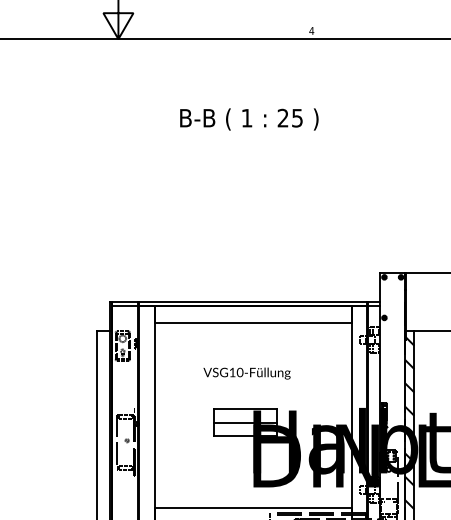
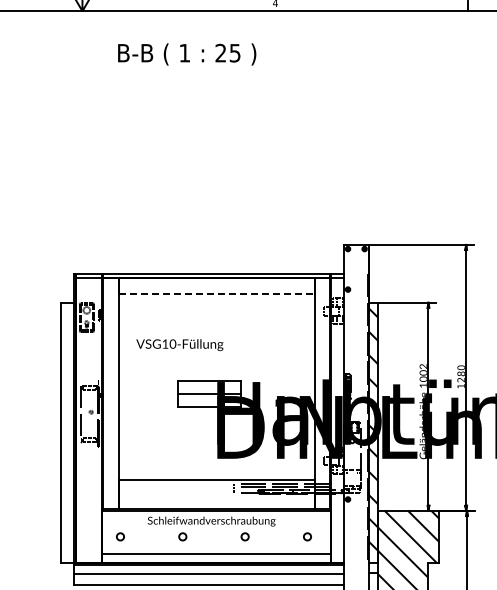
text: (249, 119) -> (187, 54), moved
line: (253, 322) -> (217, 294), solid -> dashed
text: (246, 373) -> (179, 345), moved

